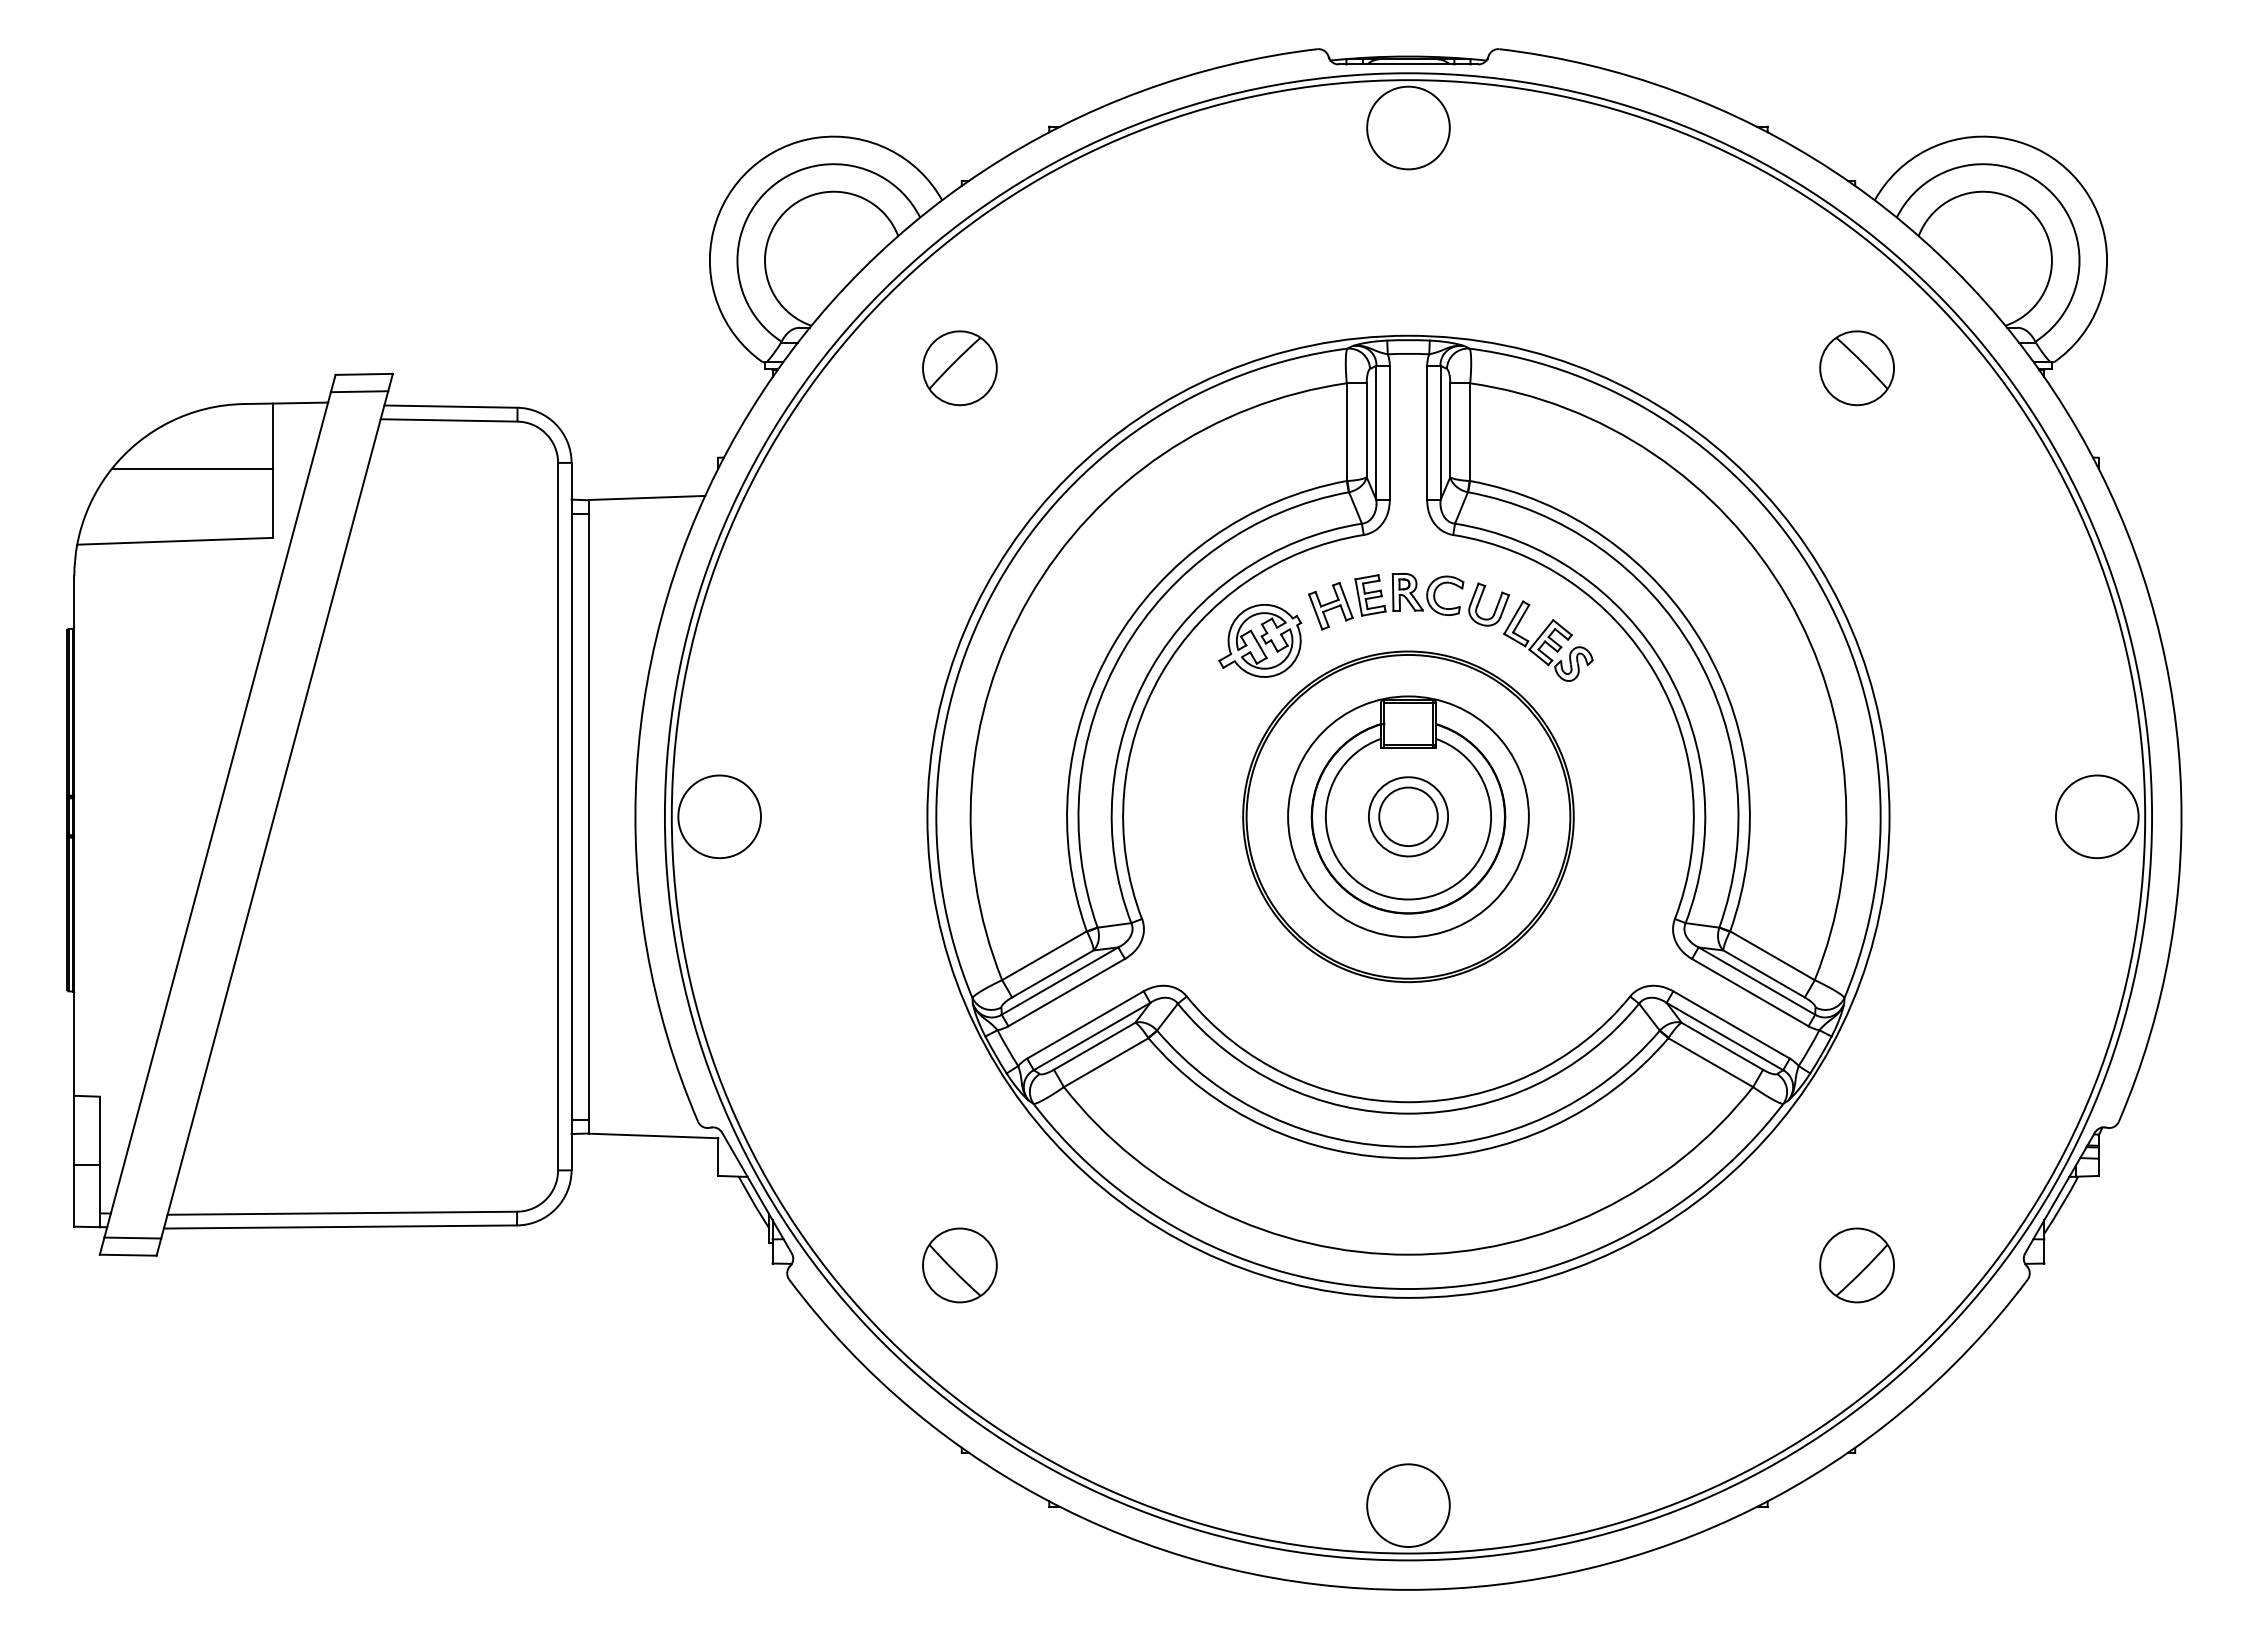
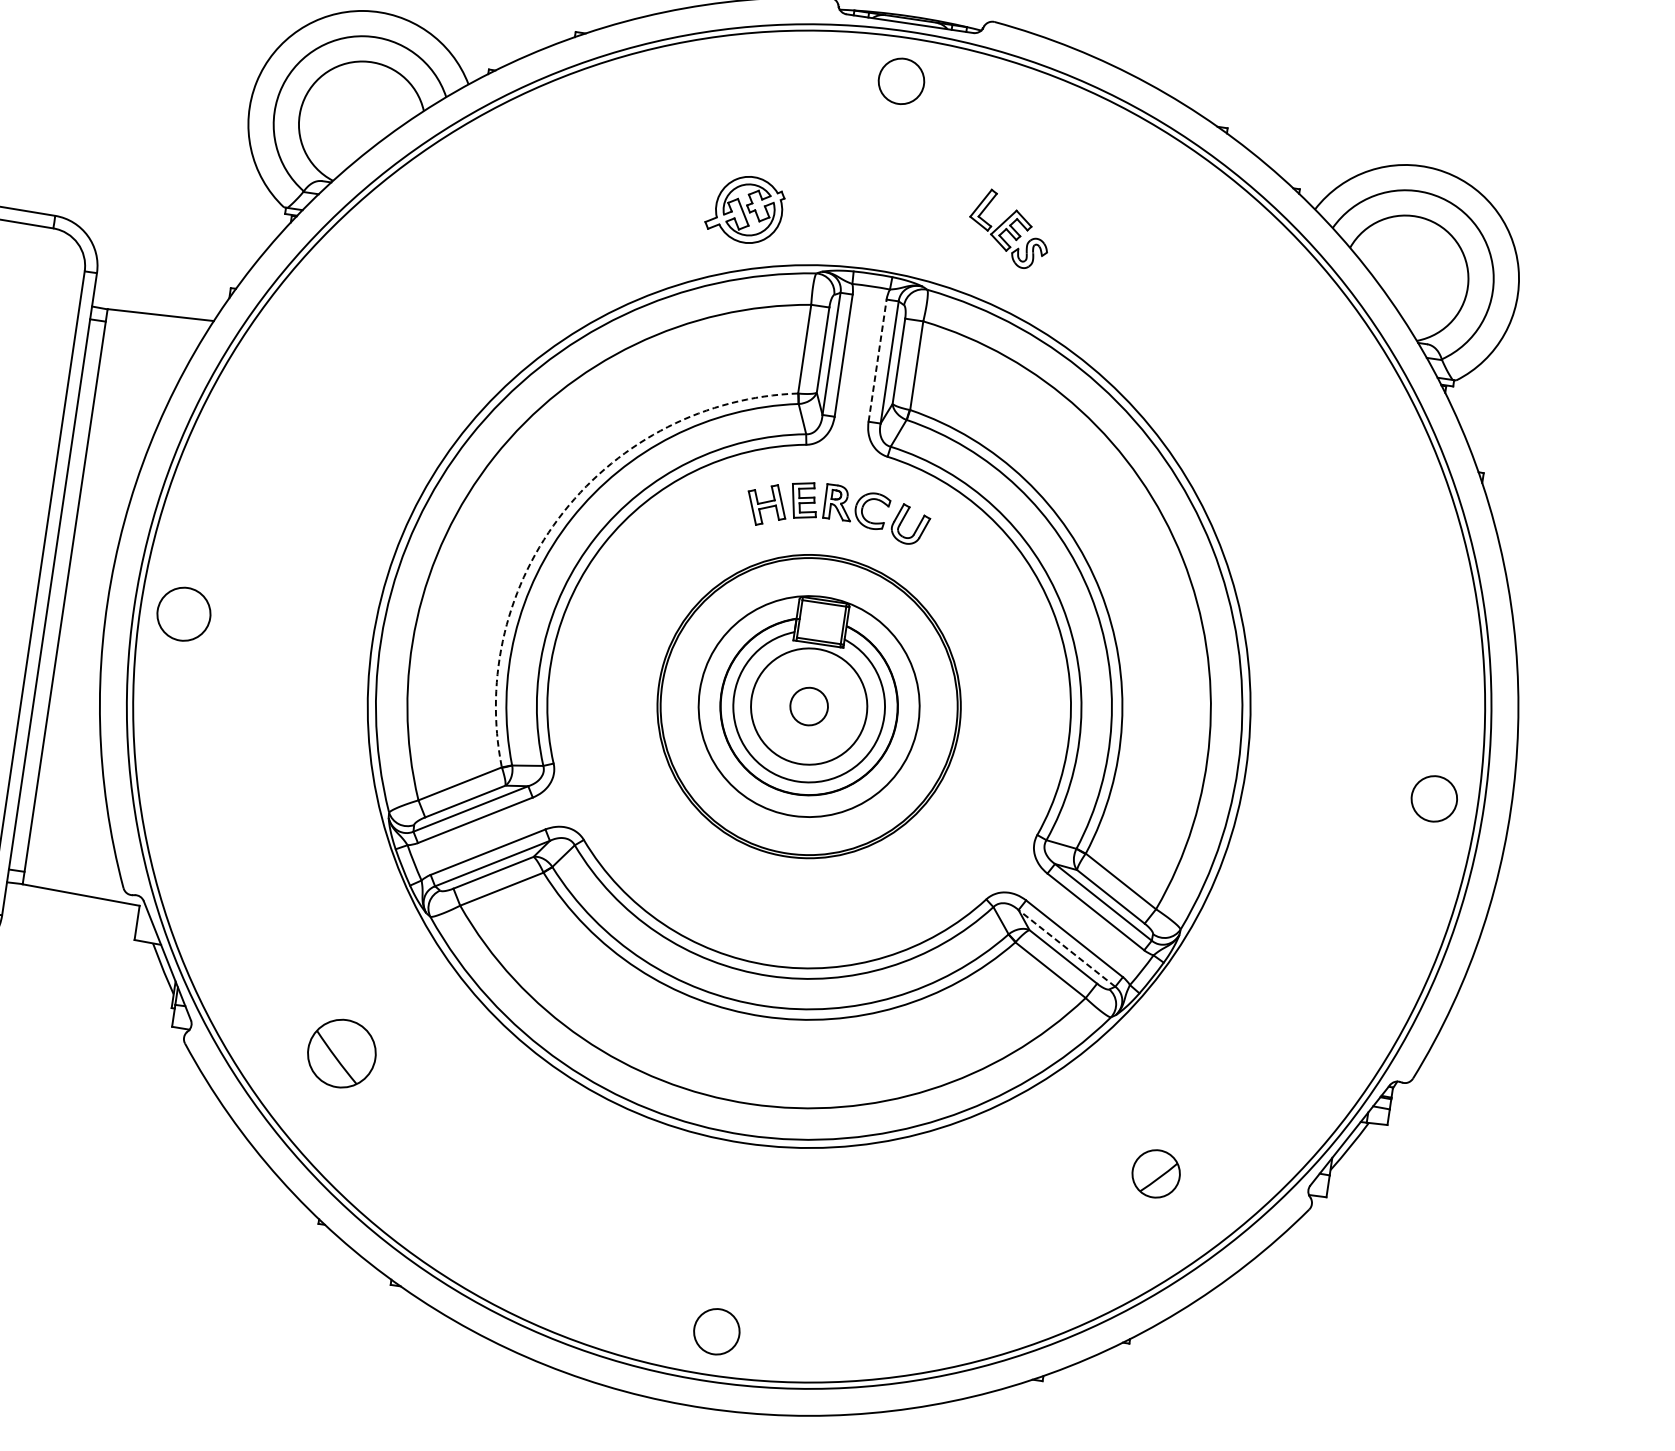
circle: (1408, 127) -> (901, 80), size x0.6
part: (959, 368) -> (461, 239), removed
part: (1856, 368) -> (1275, 359), removed
line: (1427, 432) -> (877, 360), solid -> dashed
part: (1260, 640) -> (745, 209), moved
part: (1548, 640) -> (1009, 228), moved
arc: (1112, 646) -> (563, 512), solid -> dashed
circle: (719, 816) -> (183, 613), size x0.7
circle: (1408, 816) -> (809, 706), size x0.7
circle: (1408, 816) -> (809, 706), size x1.6
circle: (2096, 816) -> (1433, 798), size x0.6
line: (1724, 1036) -> (1066, 948), solid -> dashed
part: (1856, 1265) -> (1155, 1173), size x0.7
circle: (1408, 1505) -> (716, 1331), size x0.6

